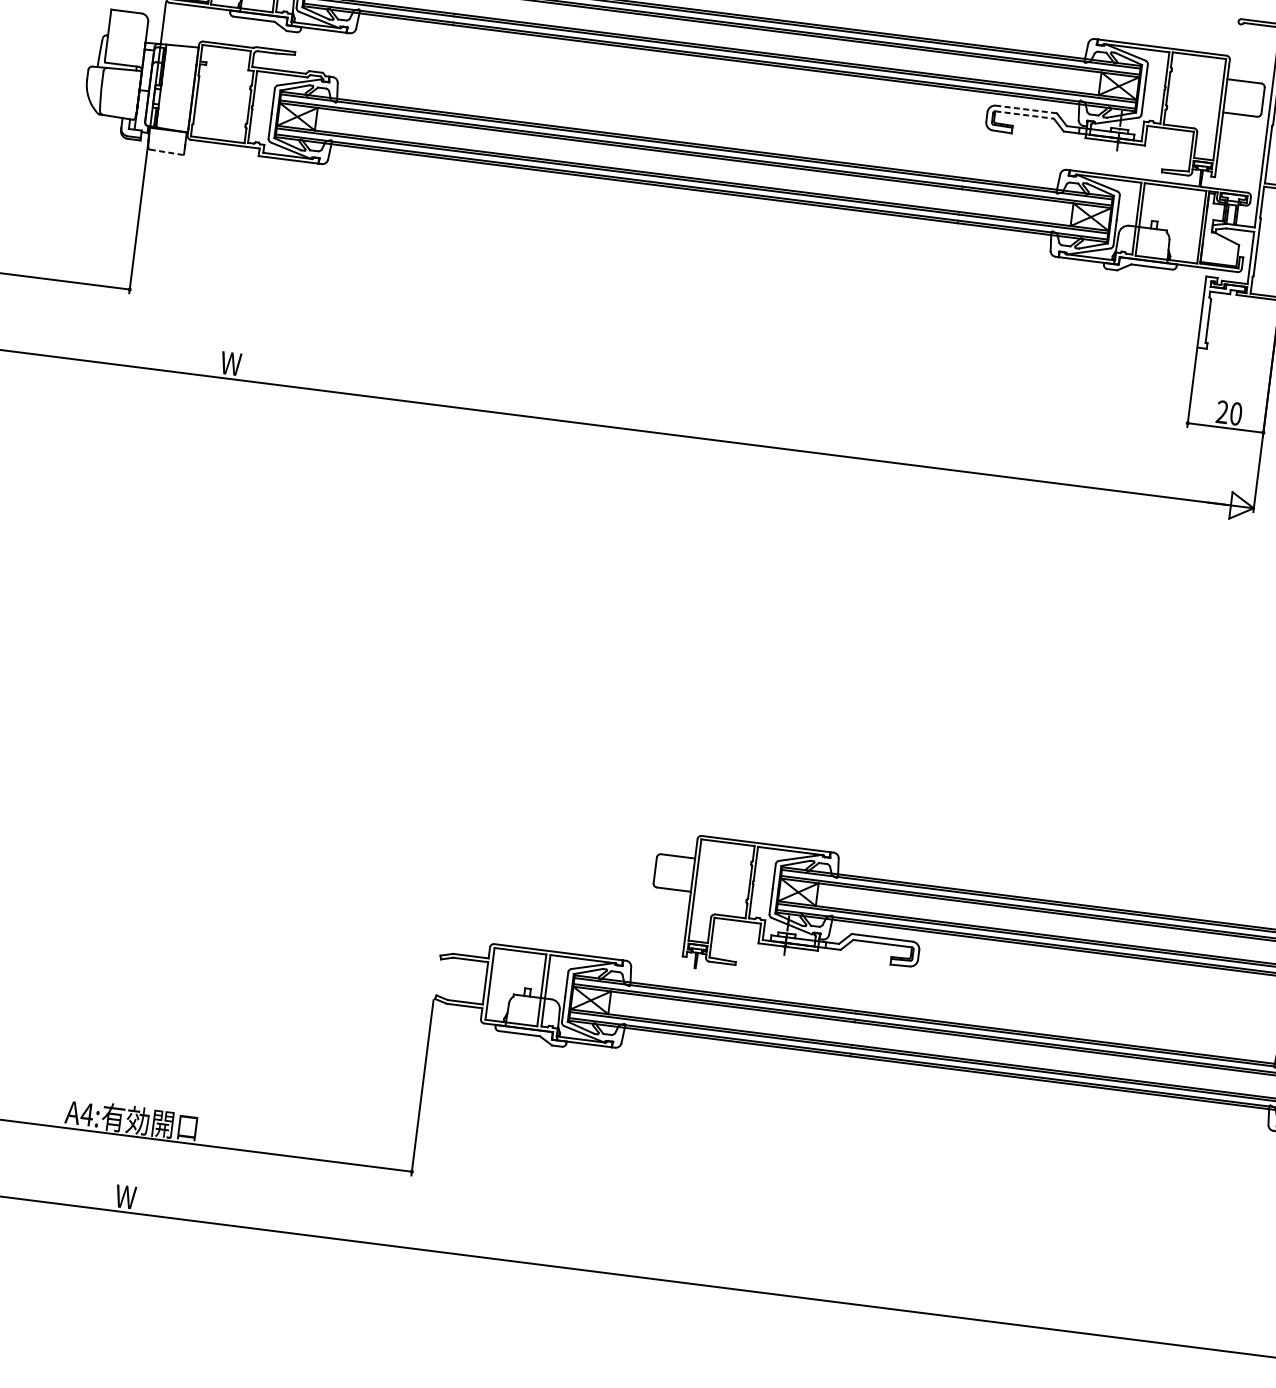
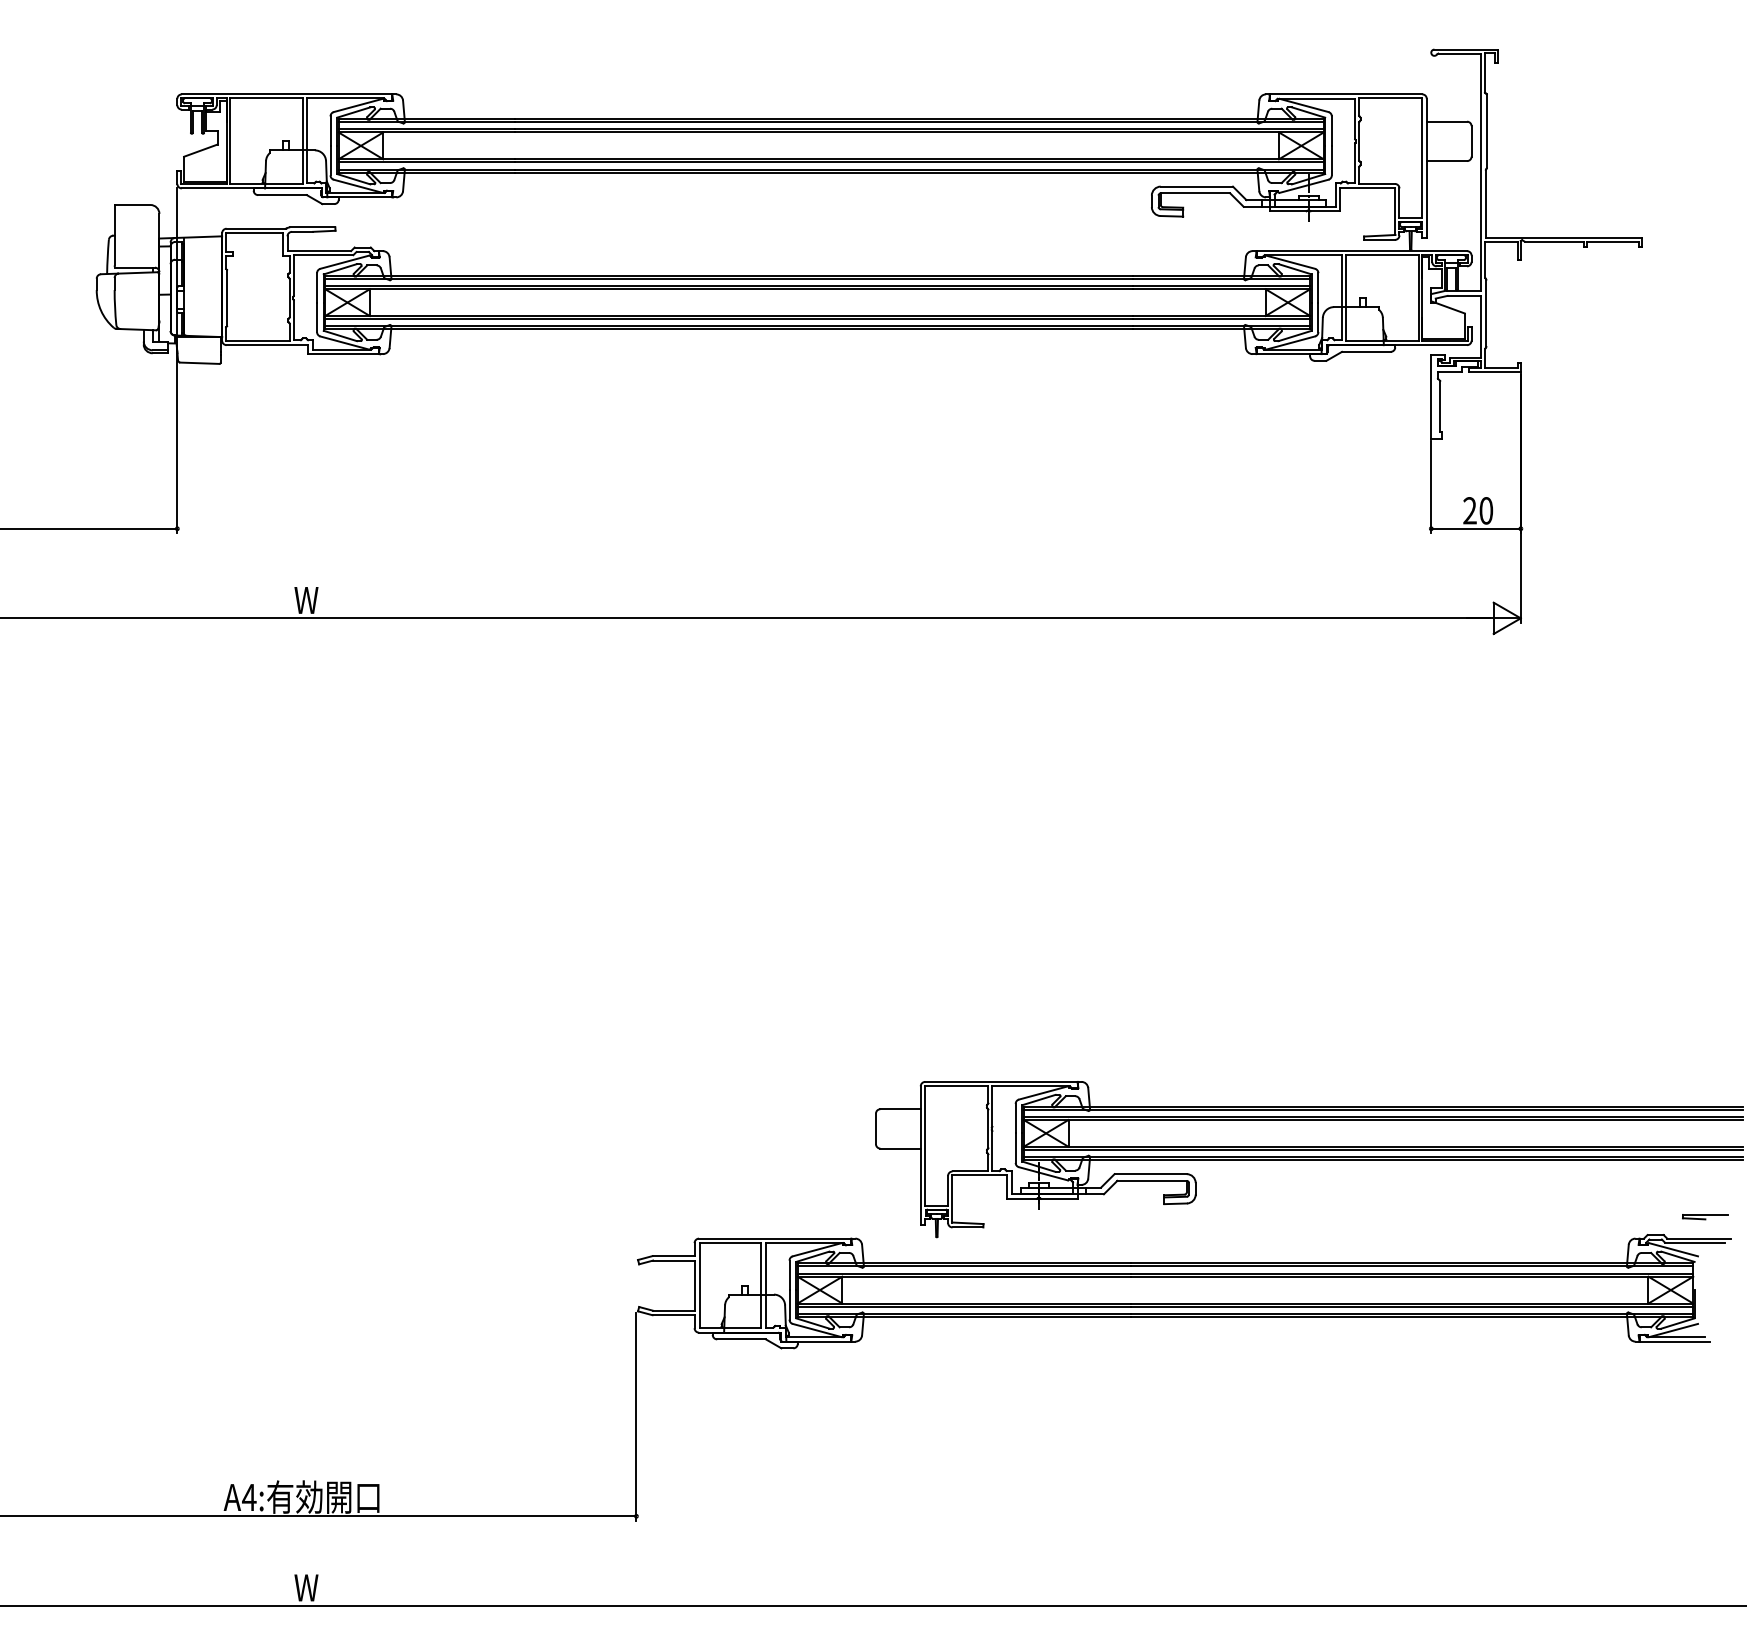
line: (1026, 109) -> (1196, 186), dashed -> solid
line: (1024, 115) -> (1195, 193), dashed -> solid
line: (166, 152) -> (199, 363), dashed -> solid

